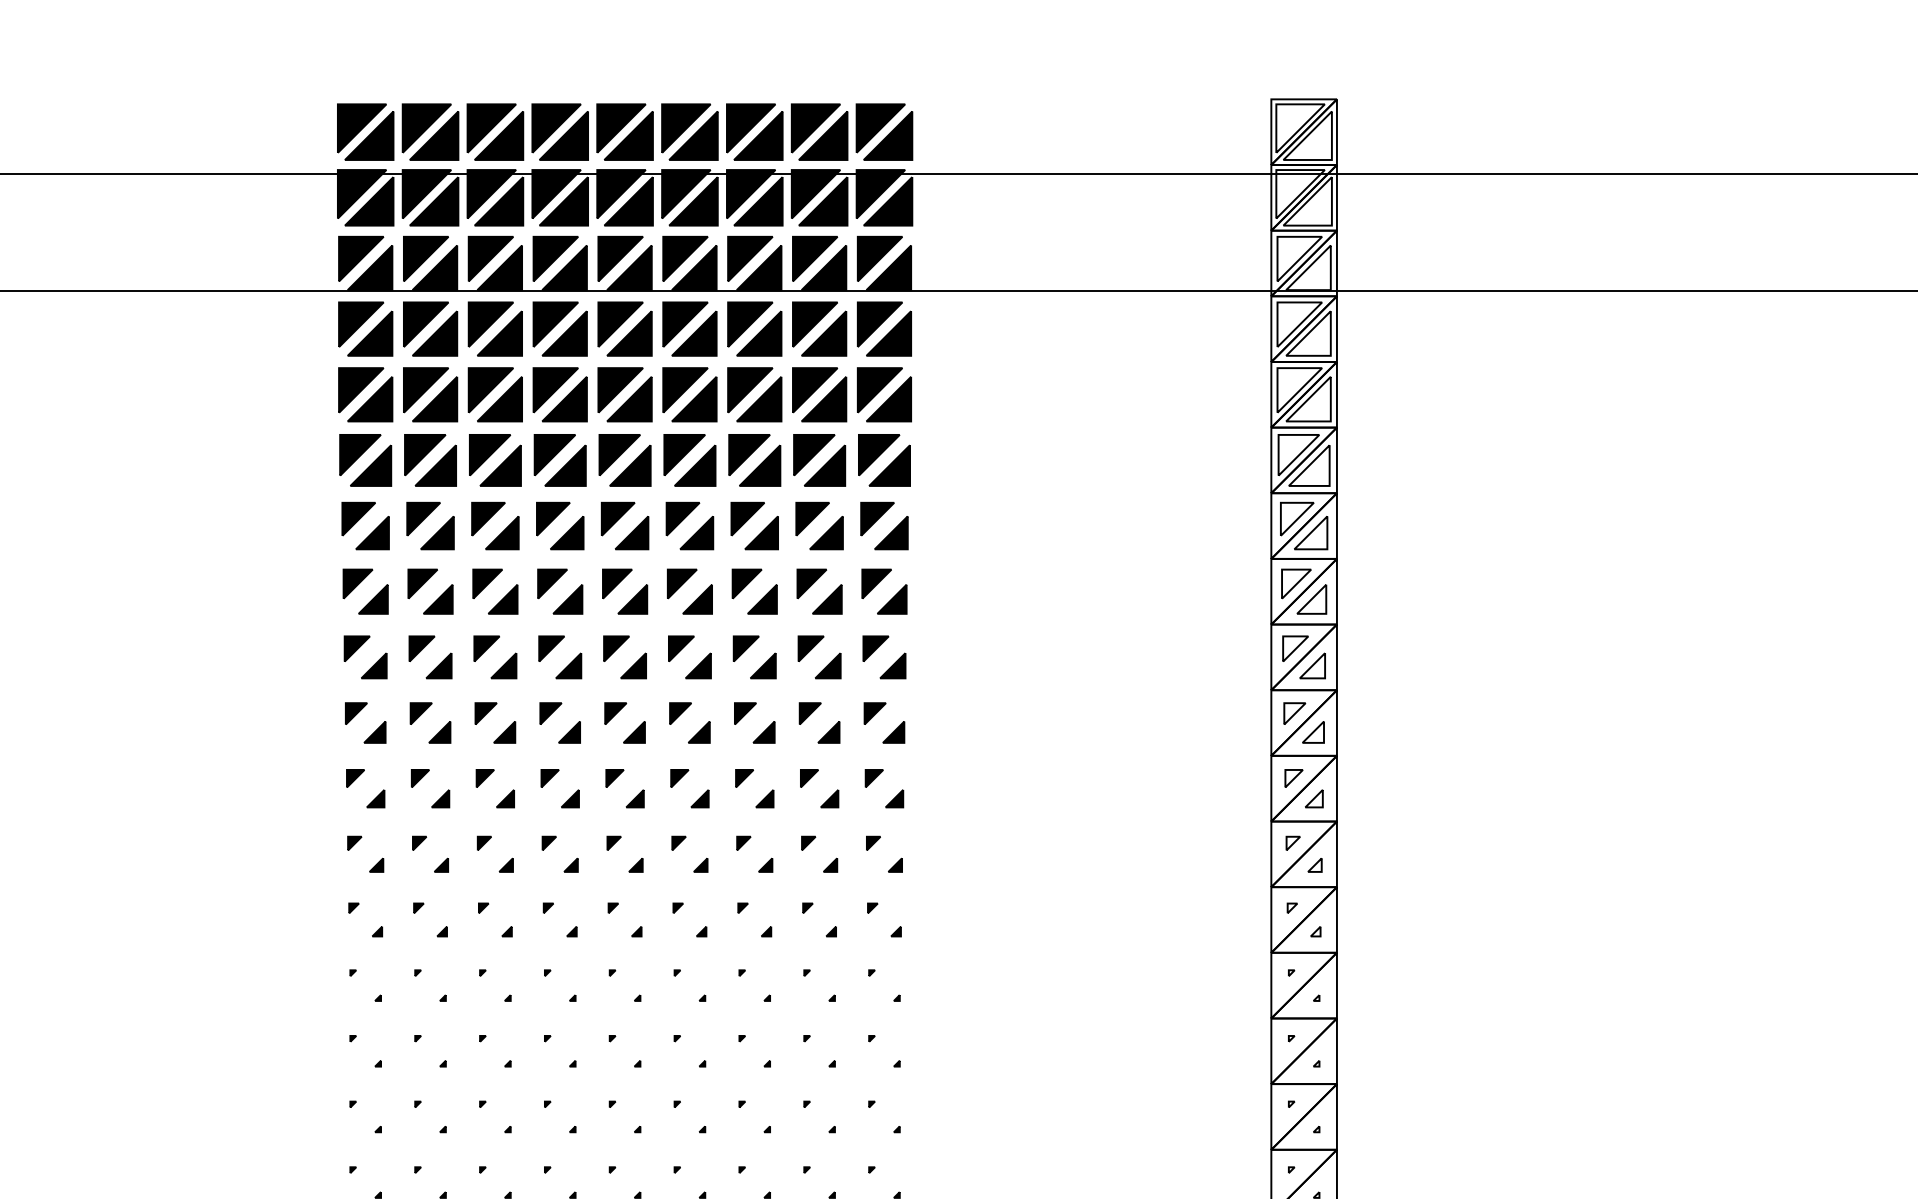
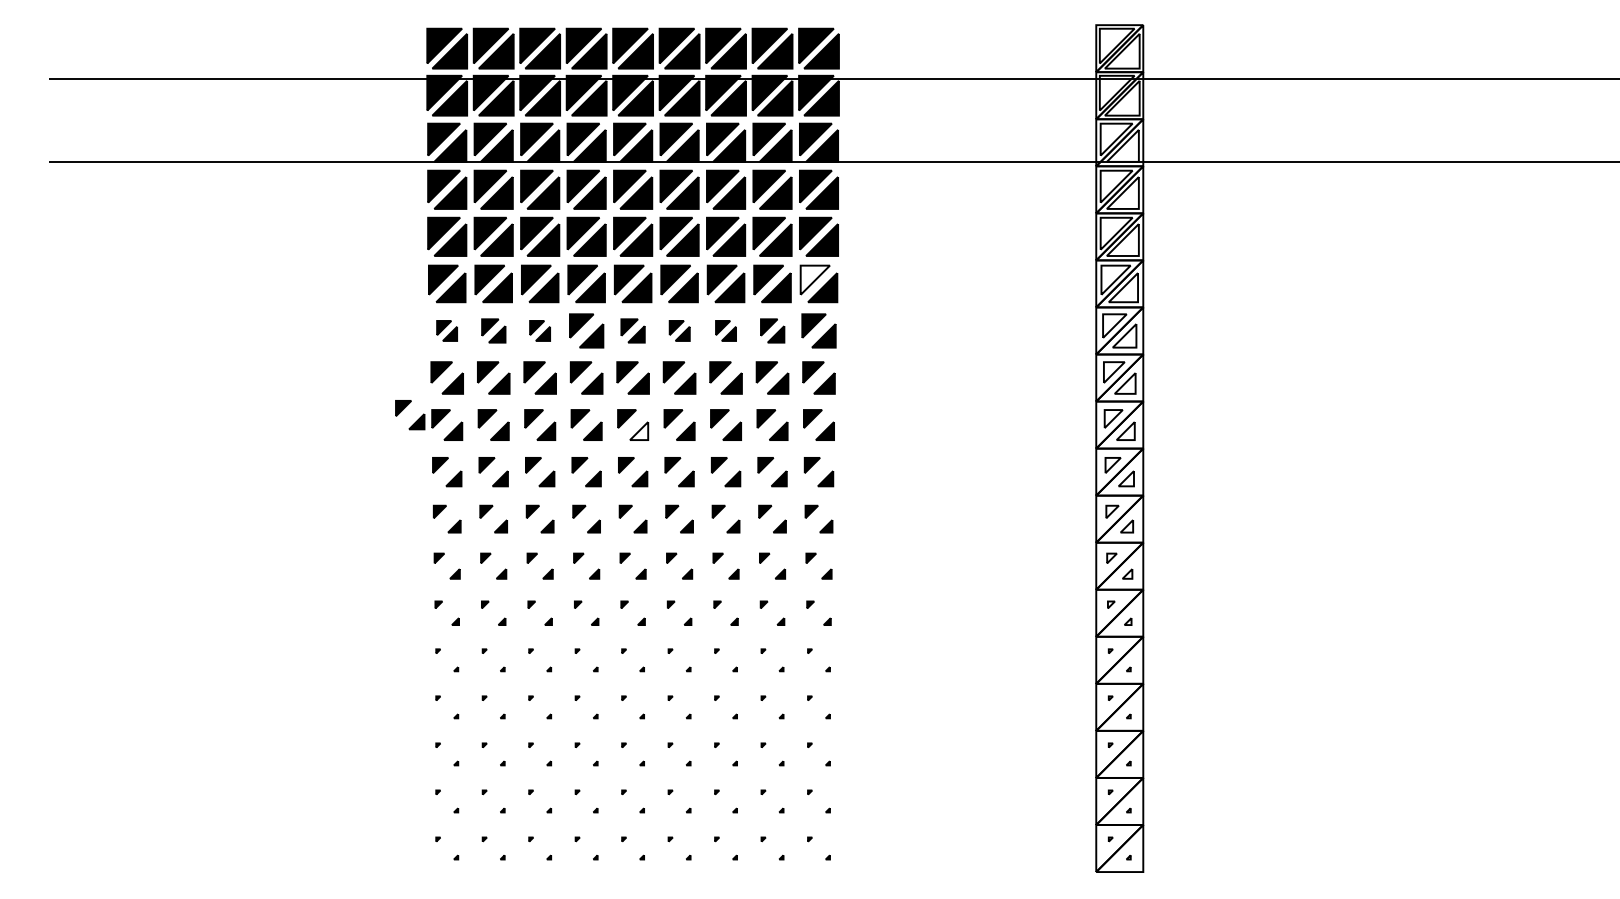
fill: (878, 454) -> (814, 279), removed
part: (364, 525) -> (446, 330), size x0.6
part: (430, 525) -> (493, 330), size x0.7
part: (494, 525) -> (539, 330), size x0.6
part: (624, 525) -> (632, 330), size x0.7
part: (689, 525) -> (679, 330), size x0.6
part: (753, 525) -> (725, 330), size x0.6
part: (819, 525) -> (772, 330), size x0.7
part: (322, 651) -> (416, 420), added
fill: (633, 666) -> (639, 431), removed

